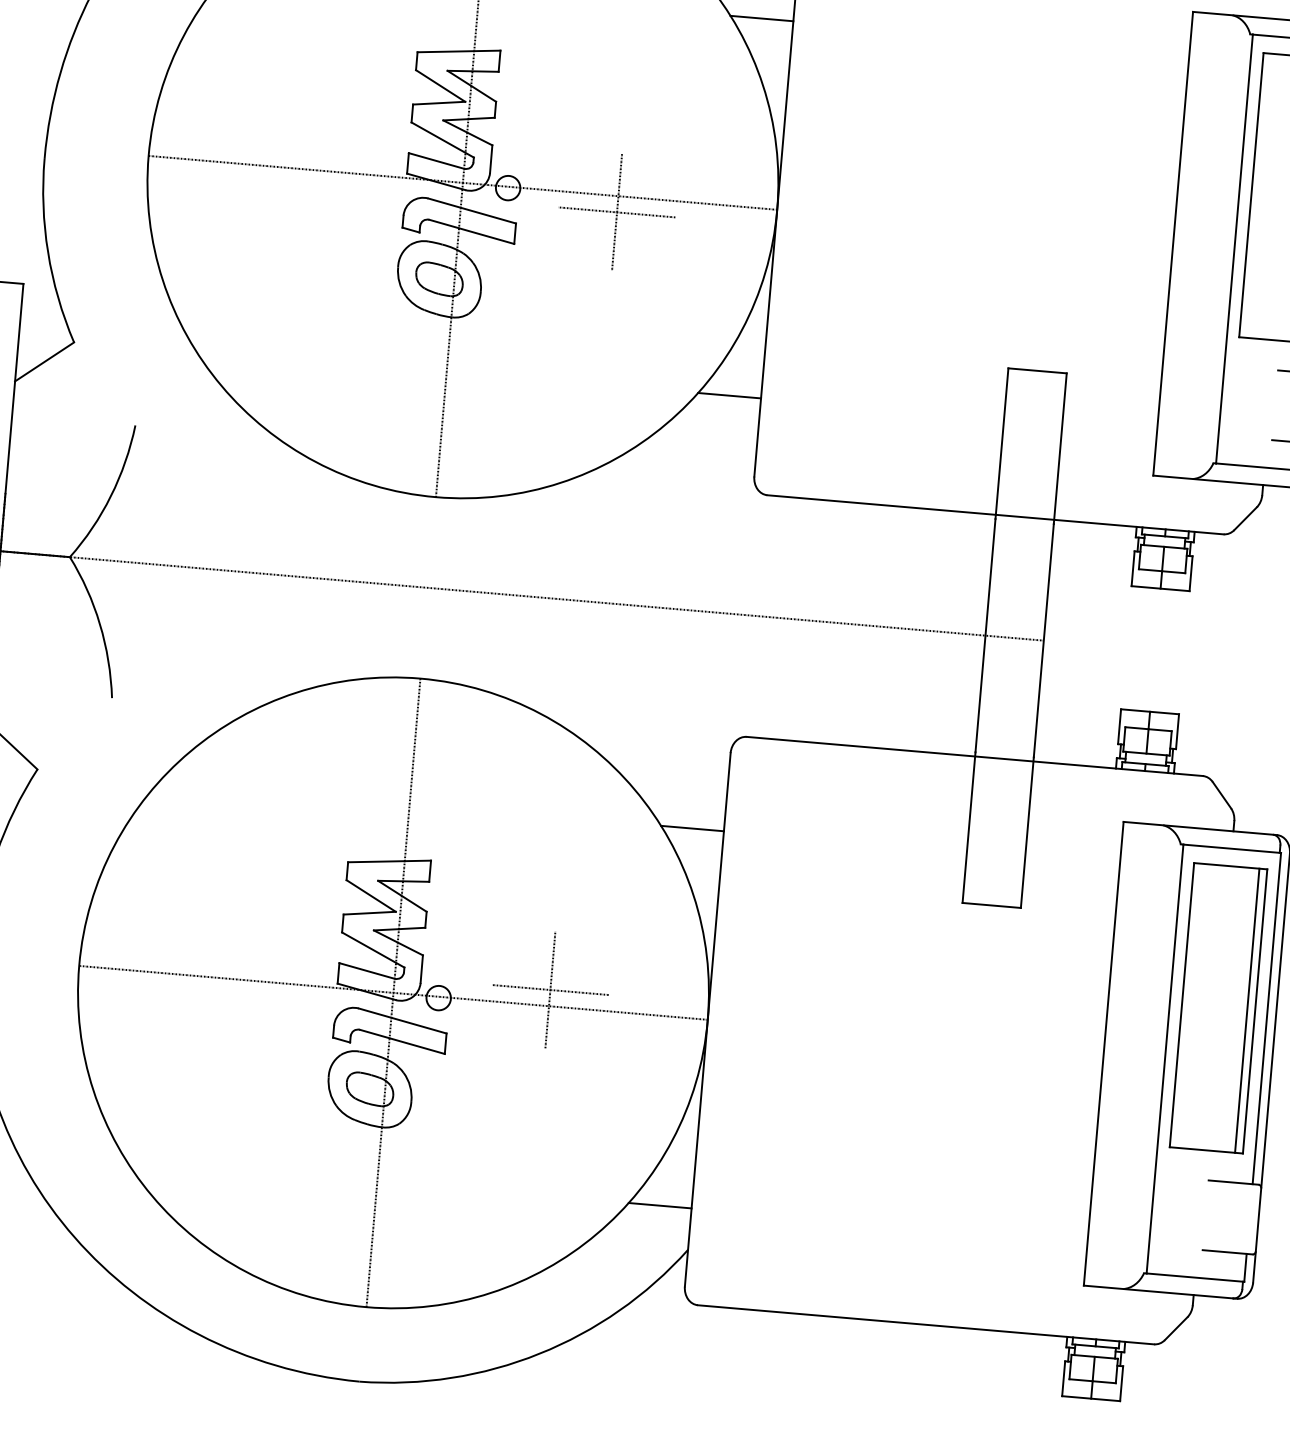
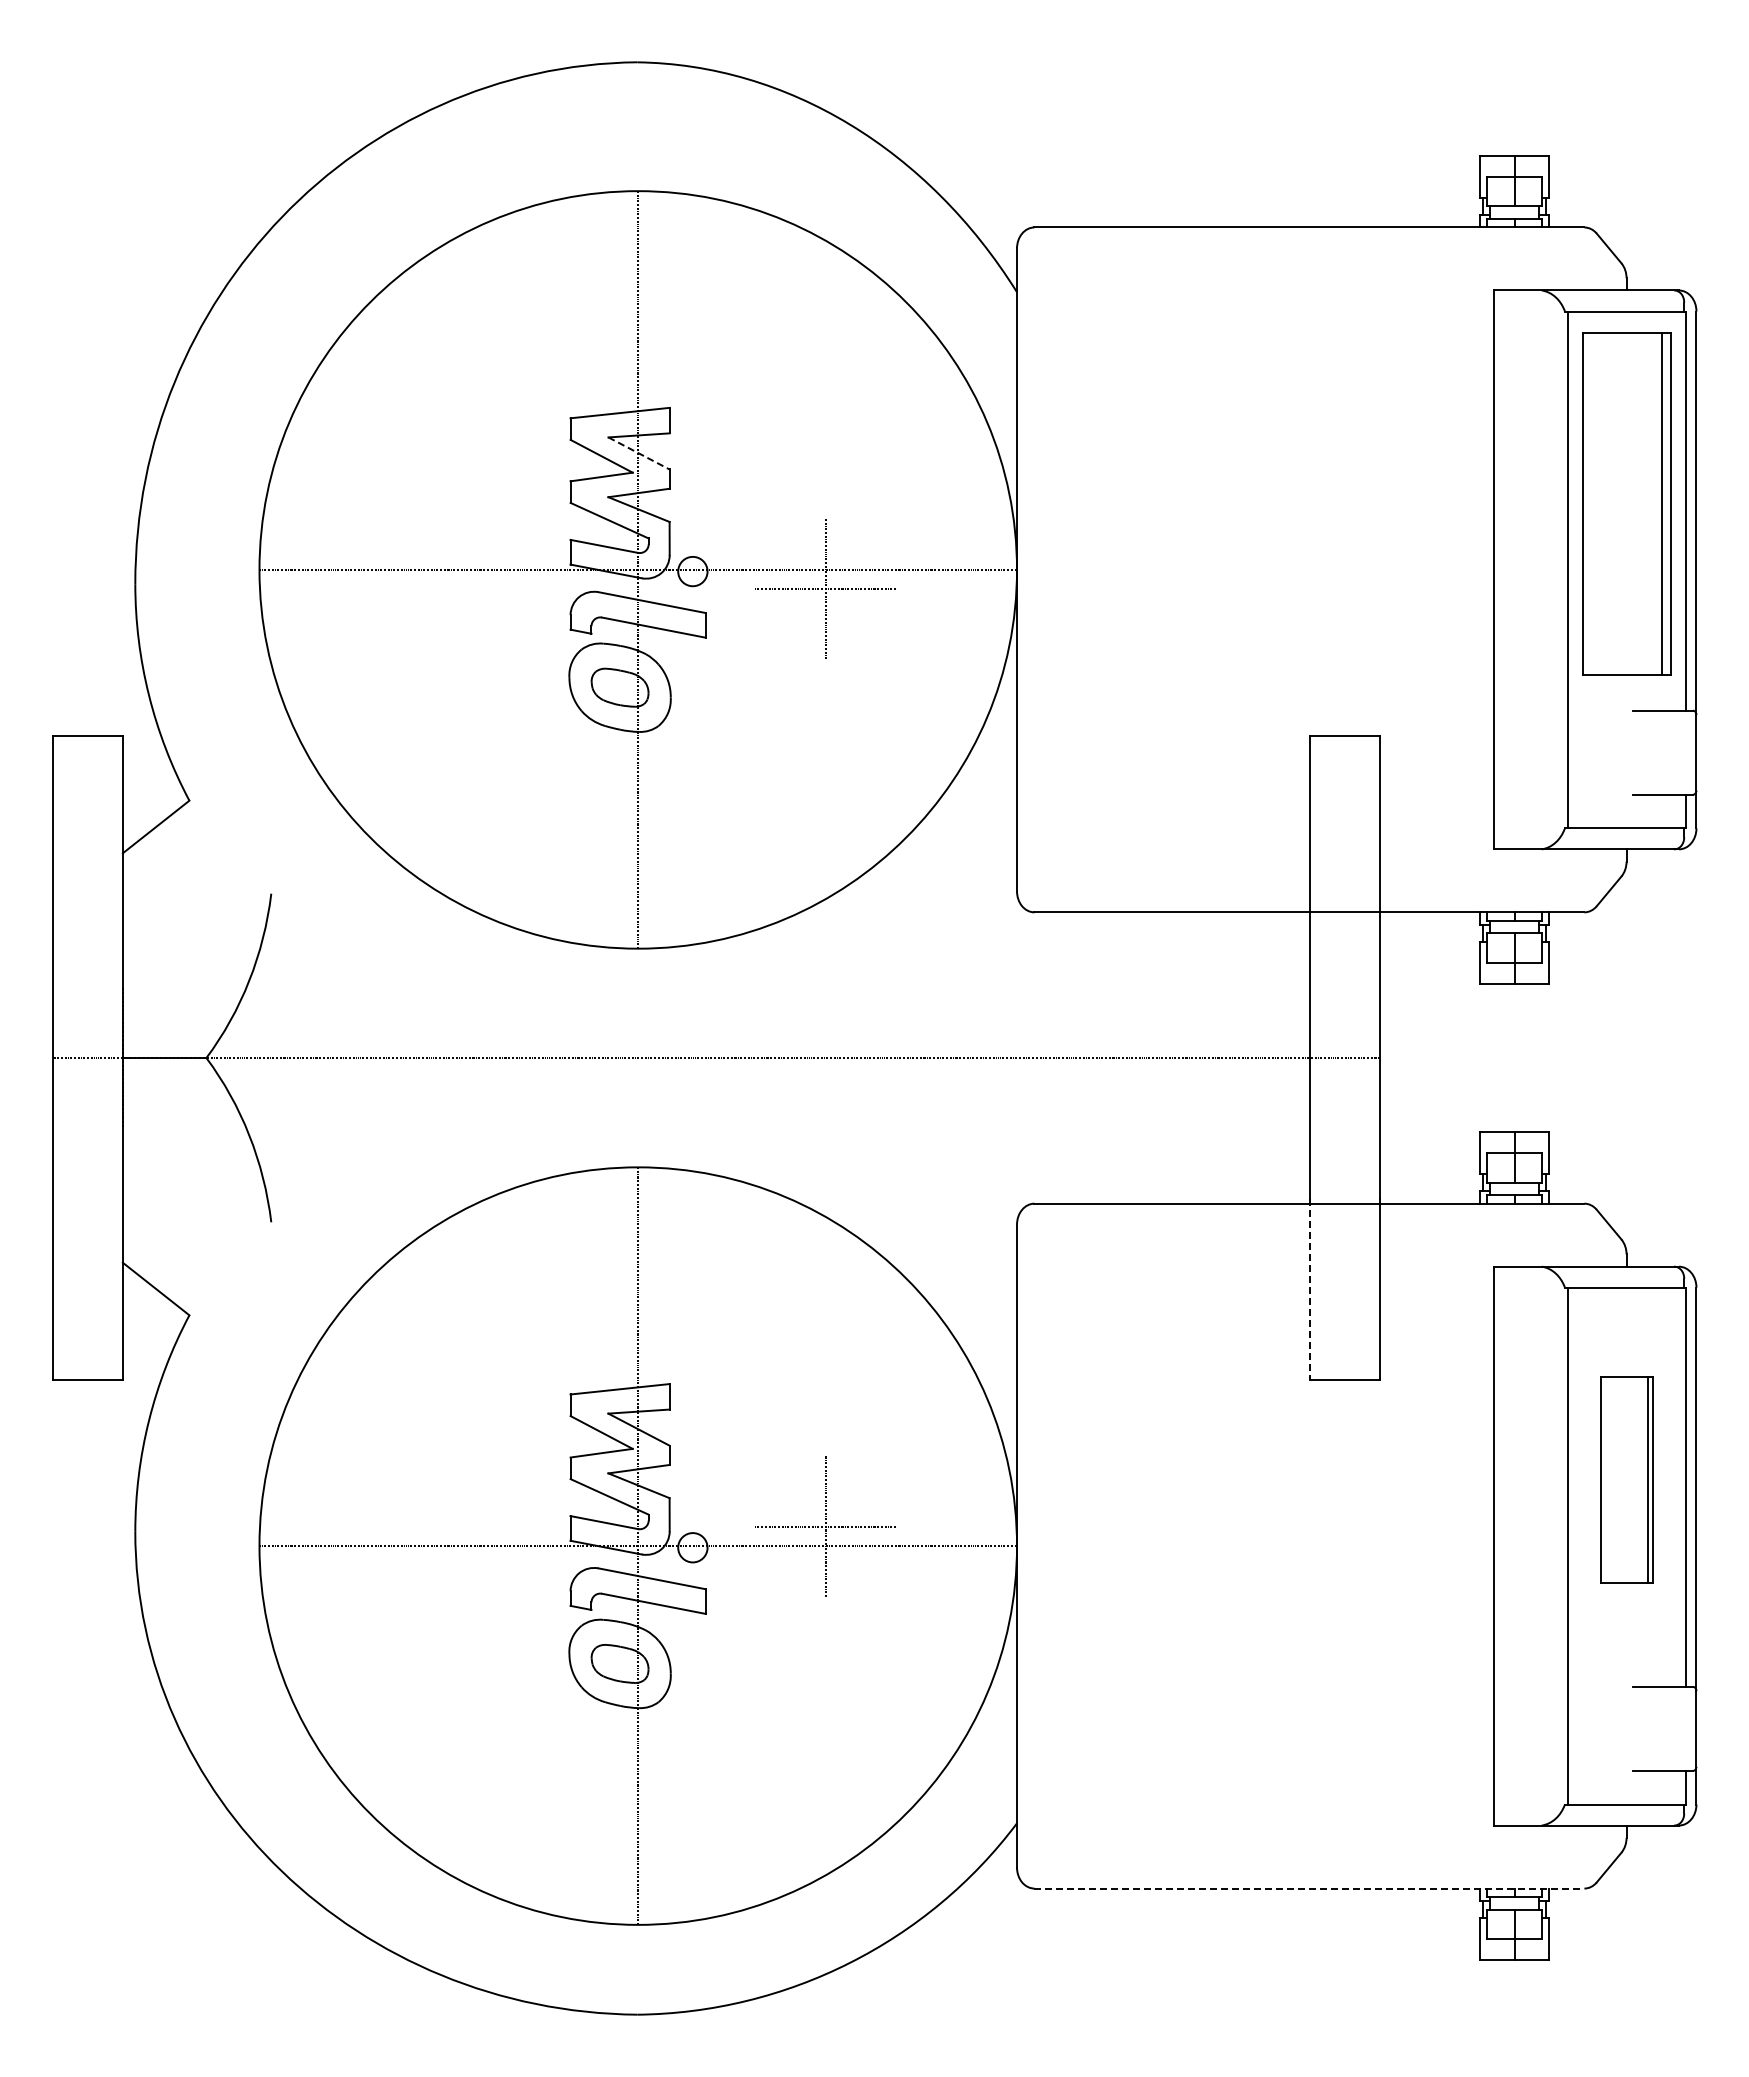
line: (762, 18) -> (979, 342), removed
line: (472, 86) -> (639, 453), solid -> dashed
line: (729, 395) -> (979, 797), removed
line: (968, 827) -> (1309, 1289), solid -> dashed
line: (692, 828) -> (979, 1318), removed
part: (1218, 1007) -> (1626, 1479), size x0.6
line: (660, 1205) -> (979, 1773), removed
line: (926, 1324) -> (1309, 1888), solid -> dashed

